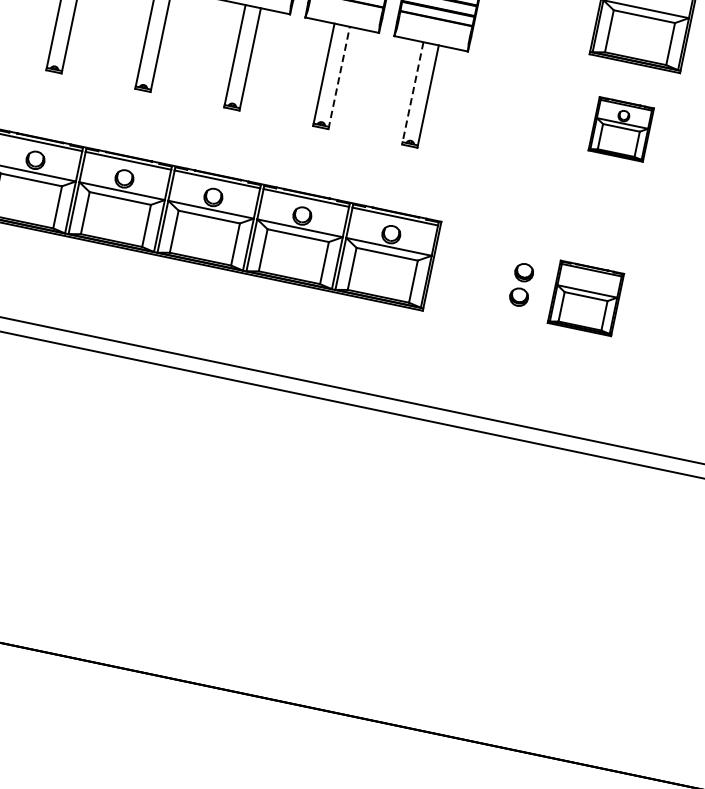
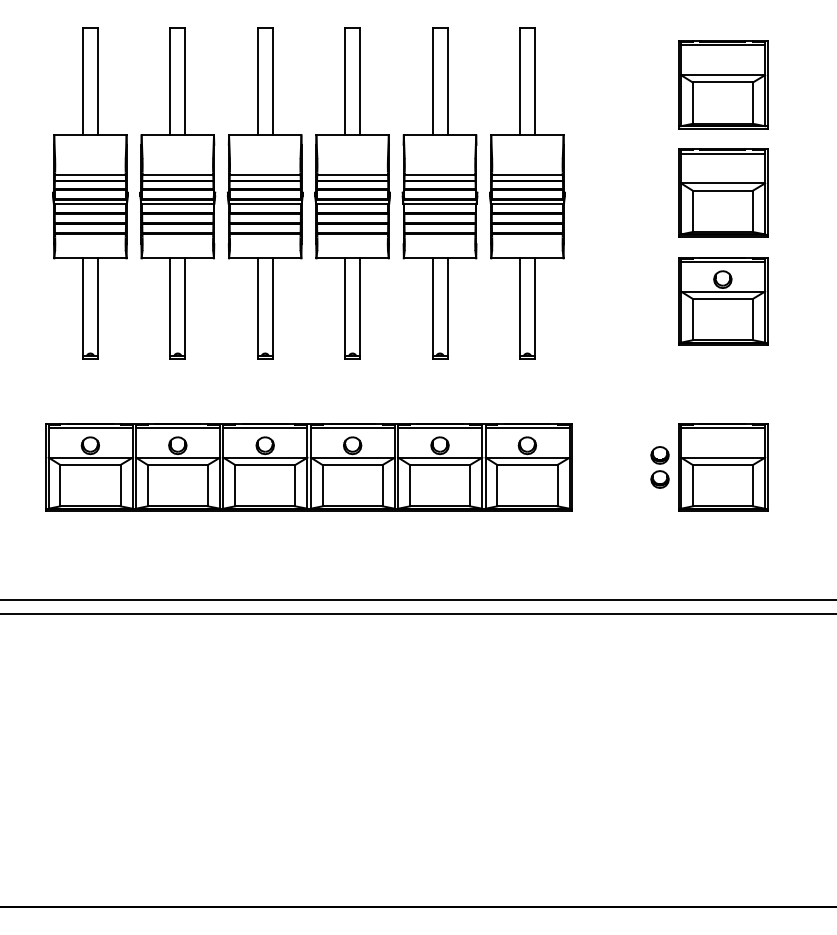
line: (339, 77) -> (447, 308), dashed -> solid
line: (412, 94) -> (519, 309), dashed -> solid
part: (621, 129) -> (723, 301), size x1.67
part: (586, 298) -> (723, 467), size x1.43

